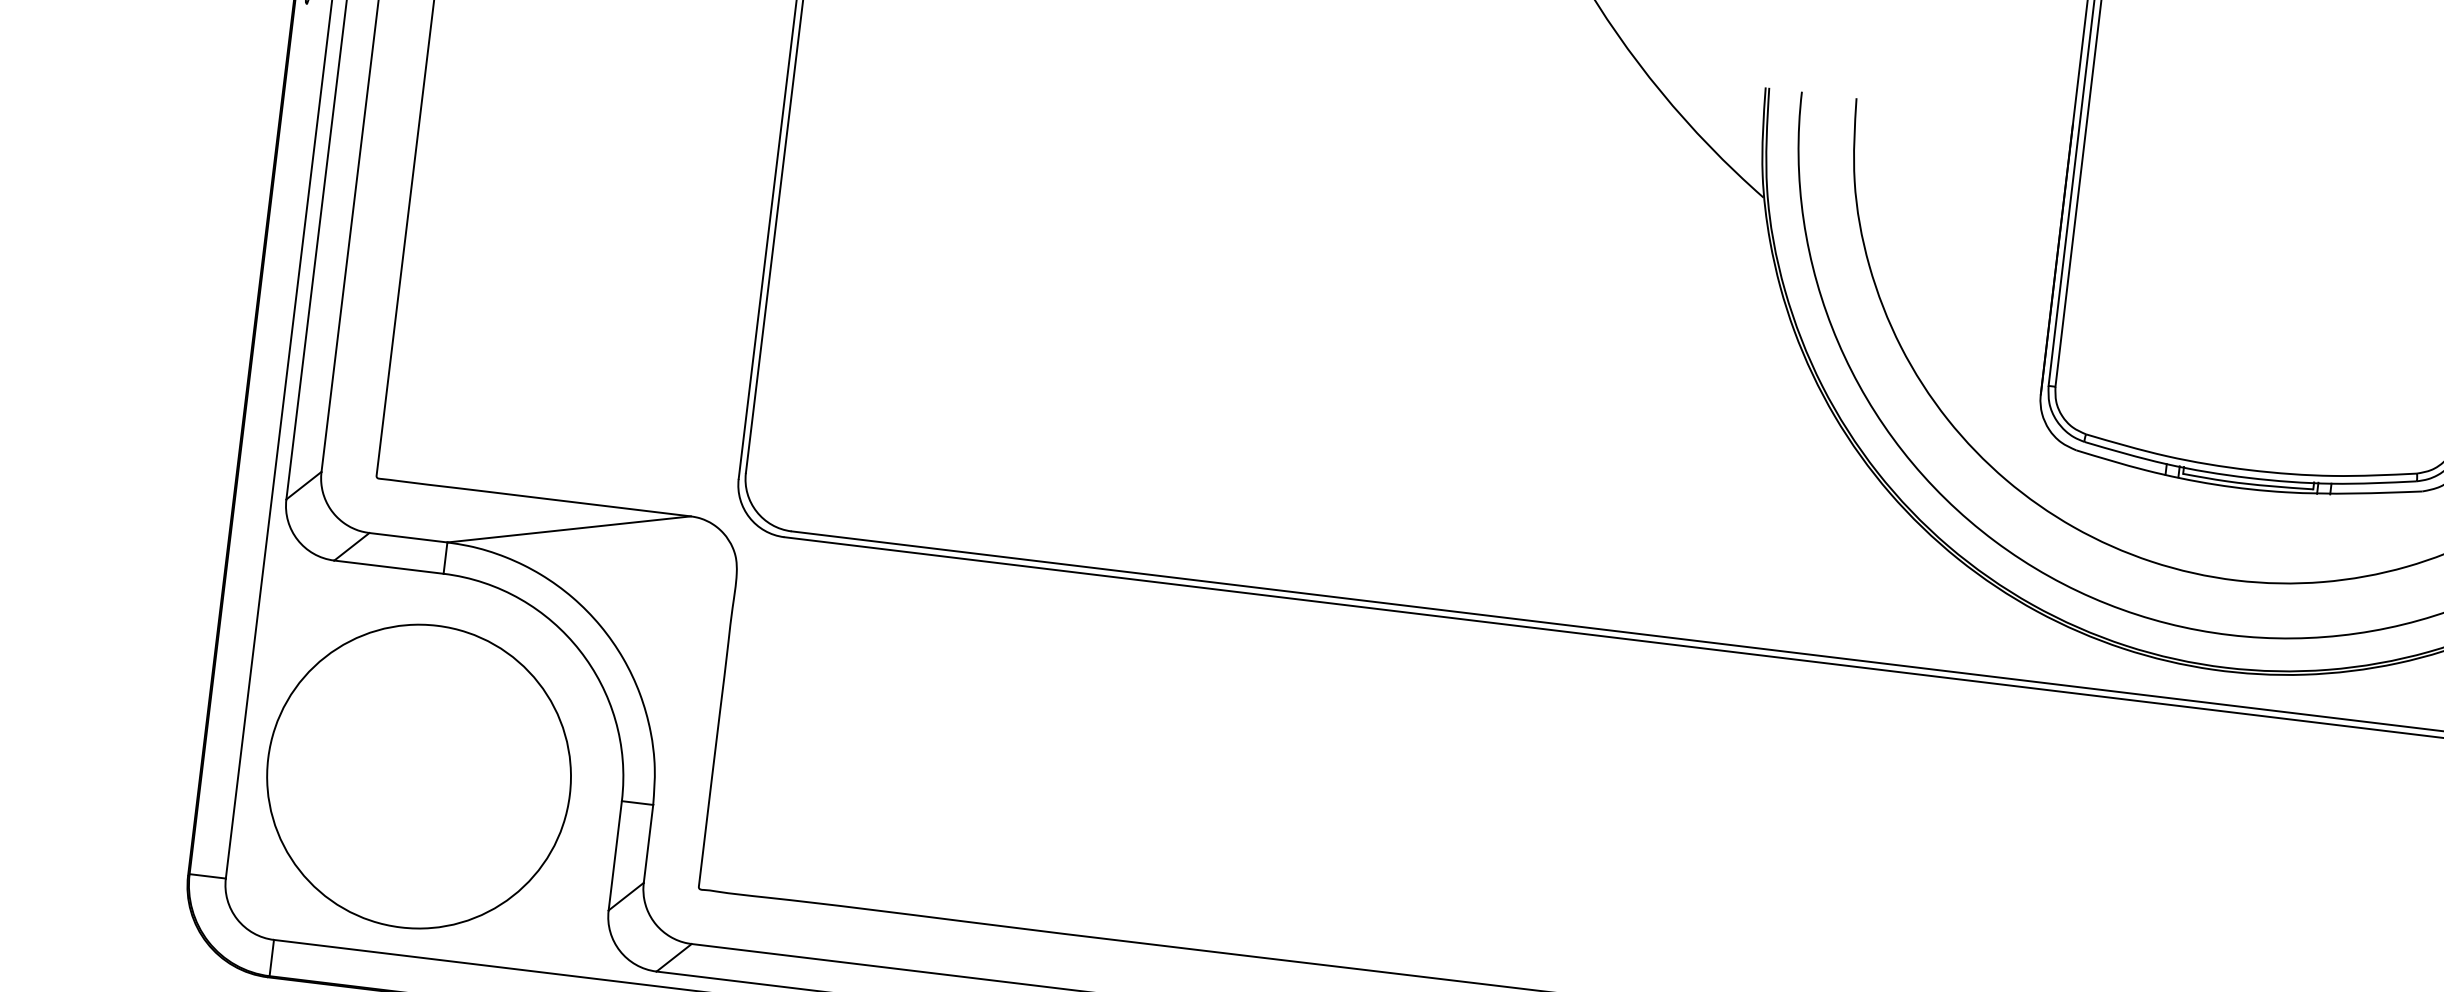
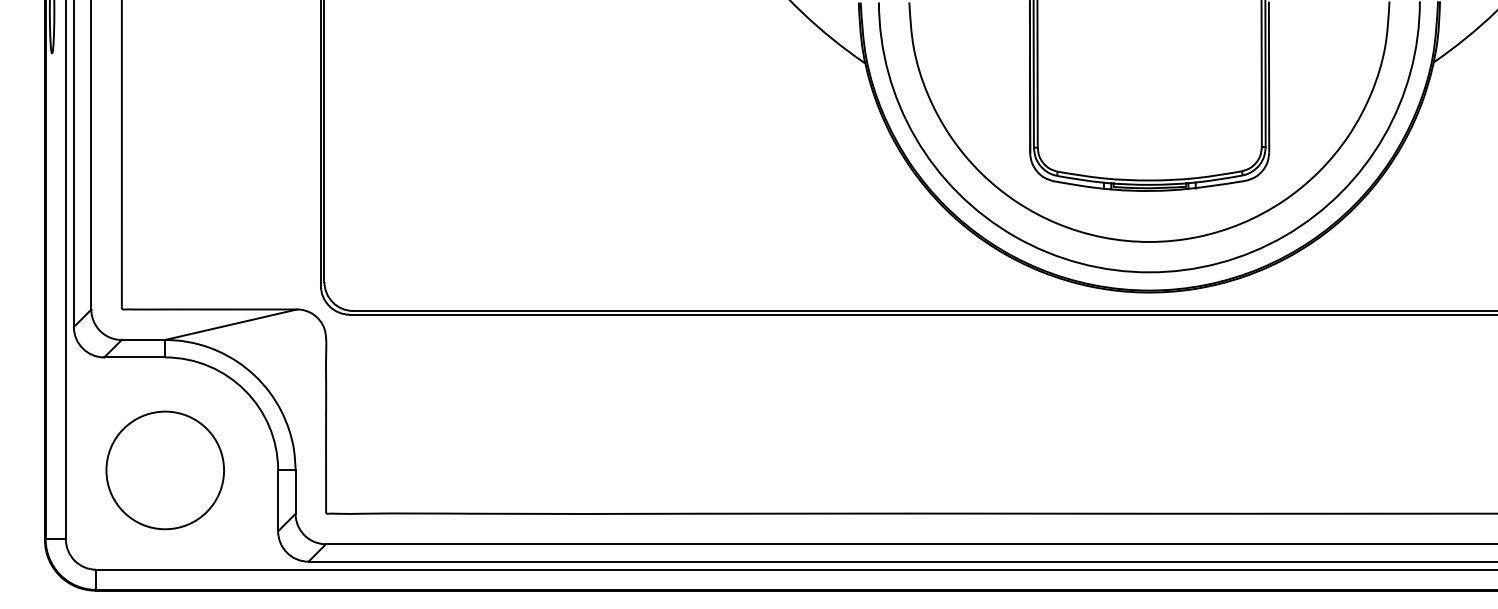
circle: (419, 776) -> (165, 470), size x0.7

